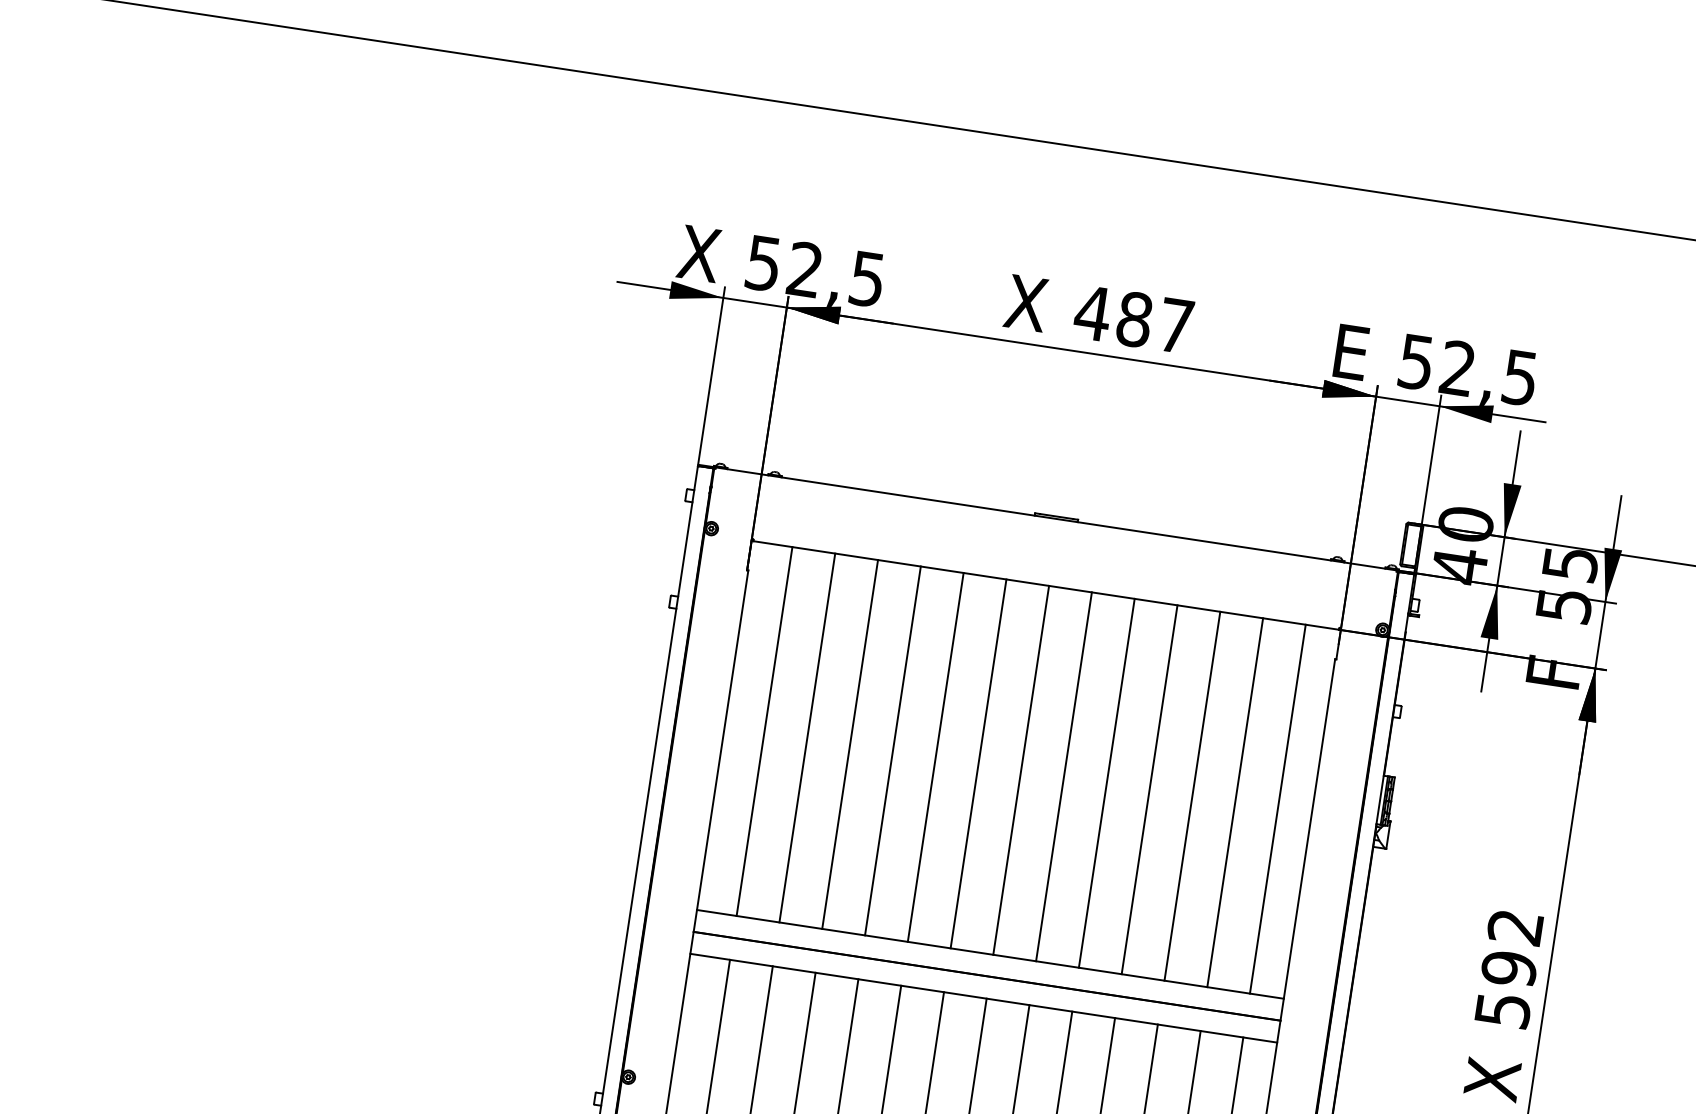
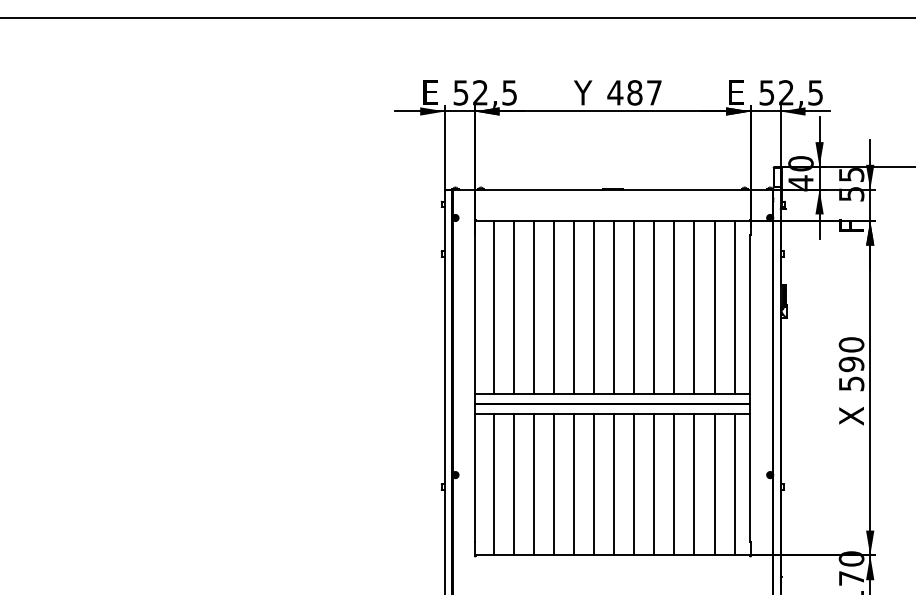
text: (698, 252) -> (430, 92), X -> E
text: (1024, 302) -> (583, 92), X -> Y
text: (1515, 926) -> (851, 344), 592 -> 590

